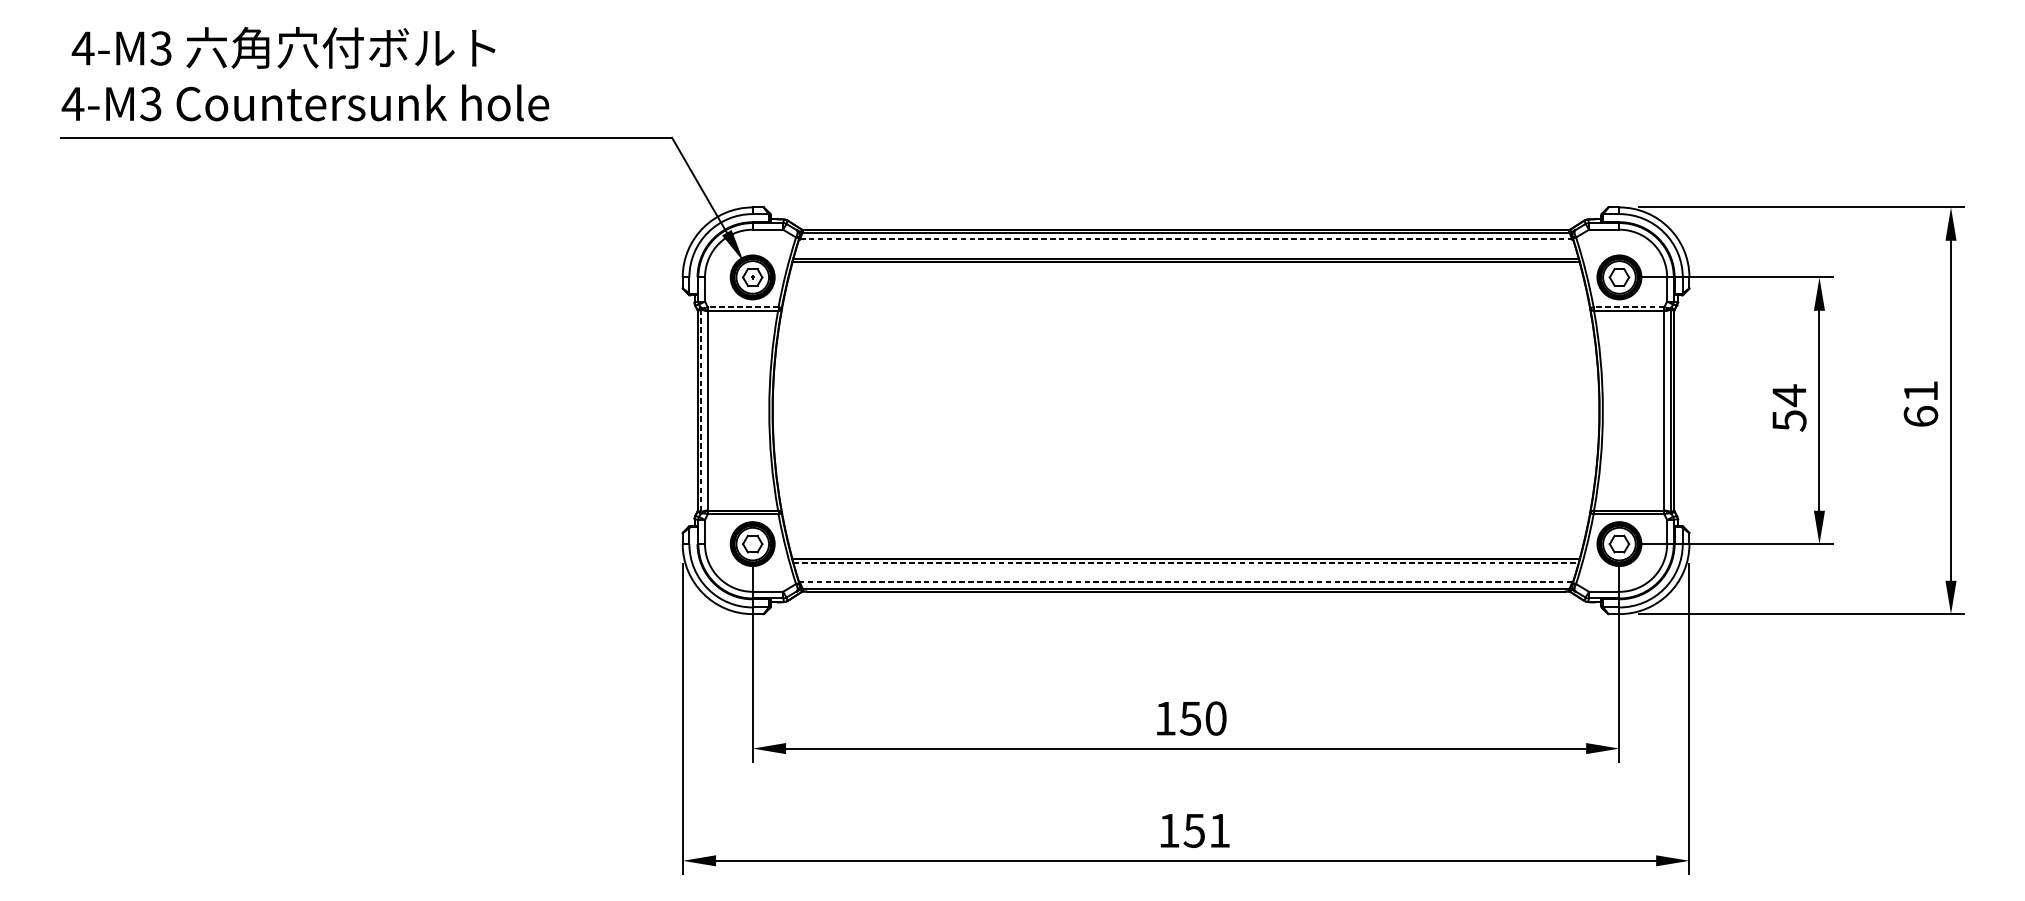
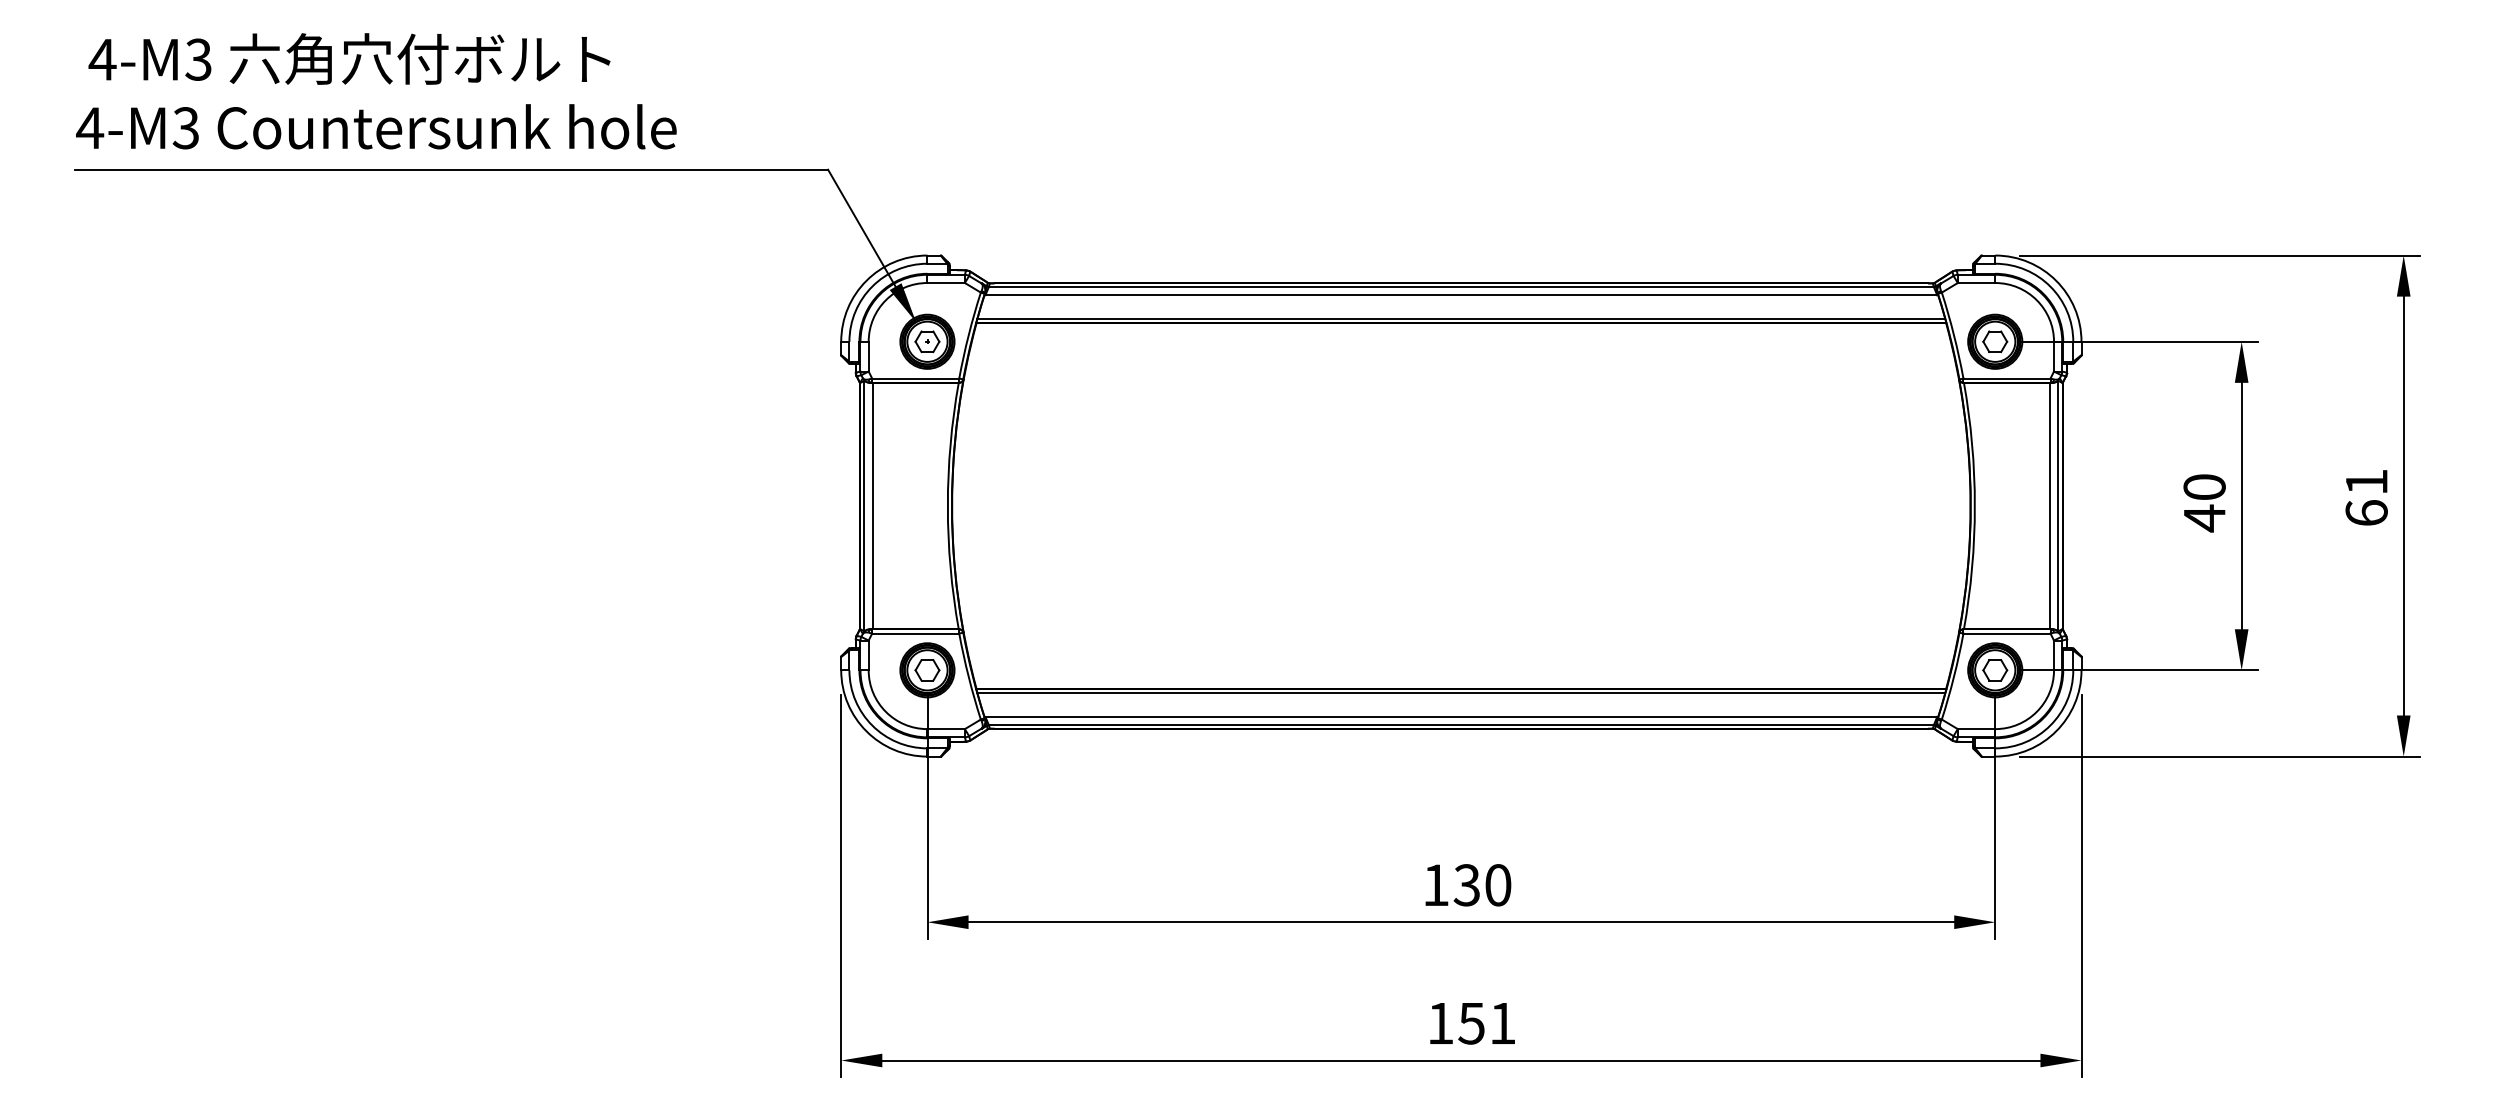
line: (1186, 239) -> (1461, 295), dashed -> solid
line: (743, 307) -> (915, 378), dashed -> solid
line: (1628, 307) -> (2006, 378), dashed -> solid
text: (1789, 407) -> (2204, 502), 54 -> 40
line: (701, 411) -> (864, 506), dashed -> solid
line: (1186, 562) -> (1461, 693), dashed -> solid
line: (1186, 582) -> (1461, 717), dashed -> solid
text: (1190, 717) -> (1466, 884), 150 -> 130

